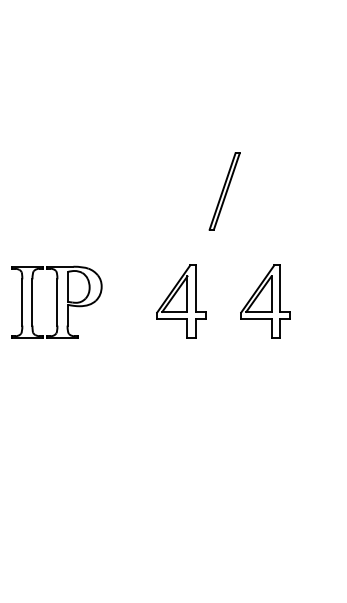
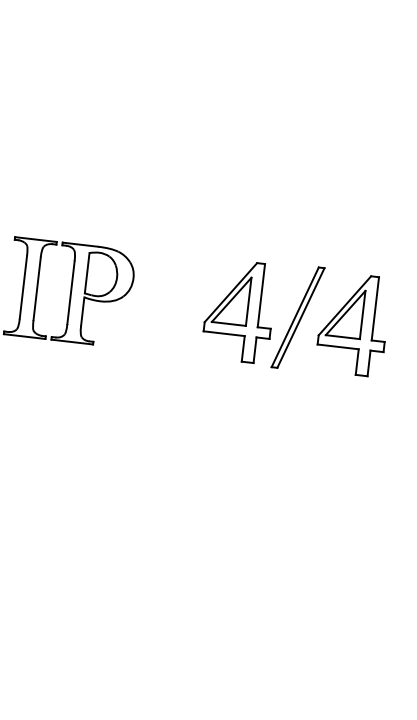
part: (224, 191) -> (297, 317), moved

